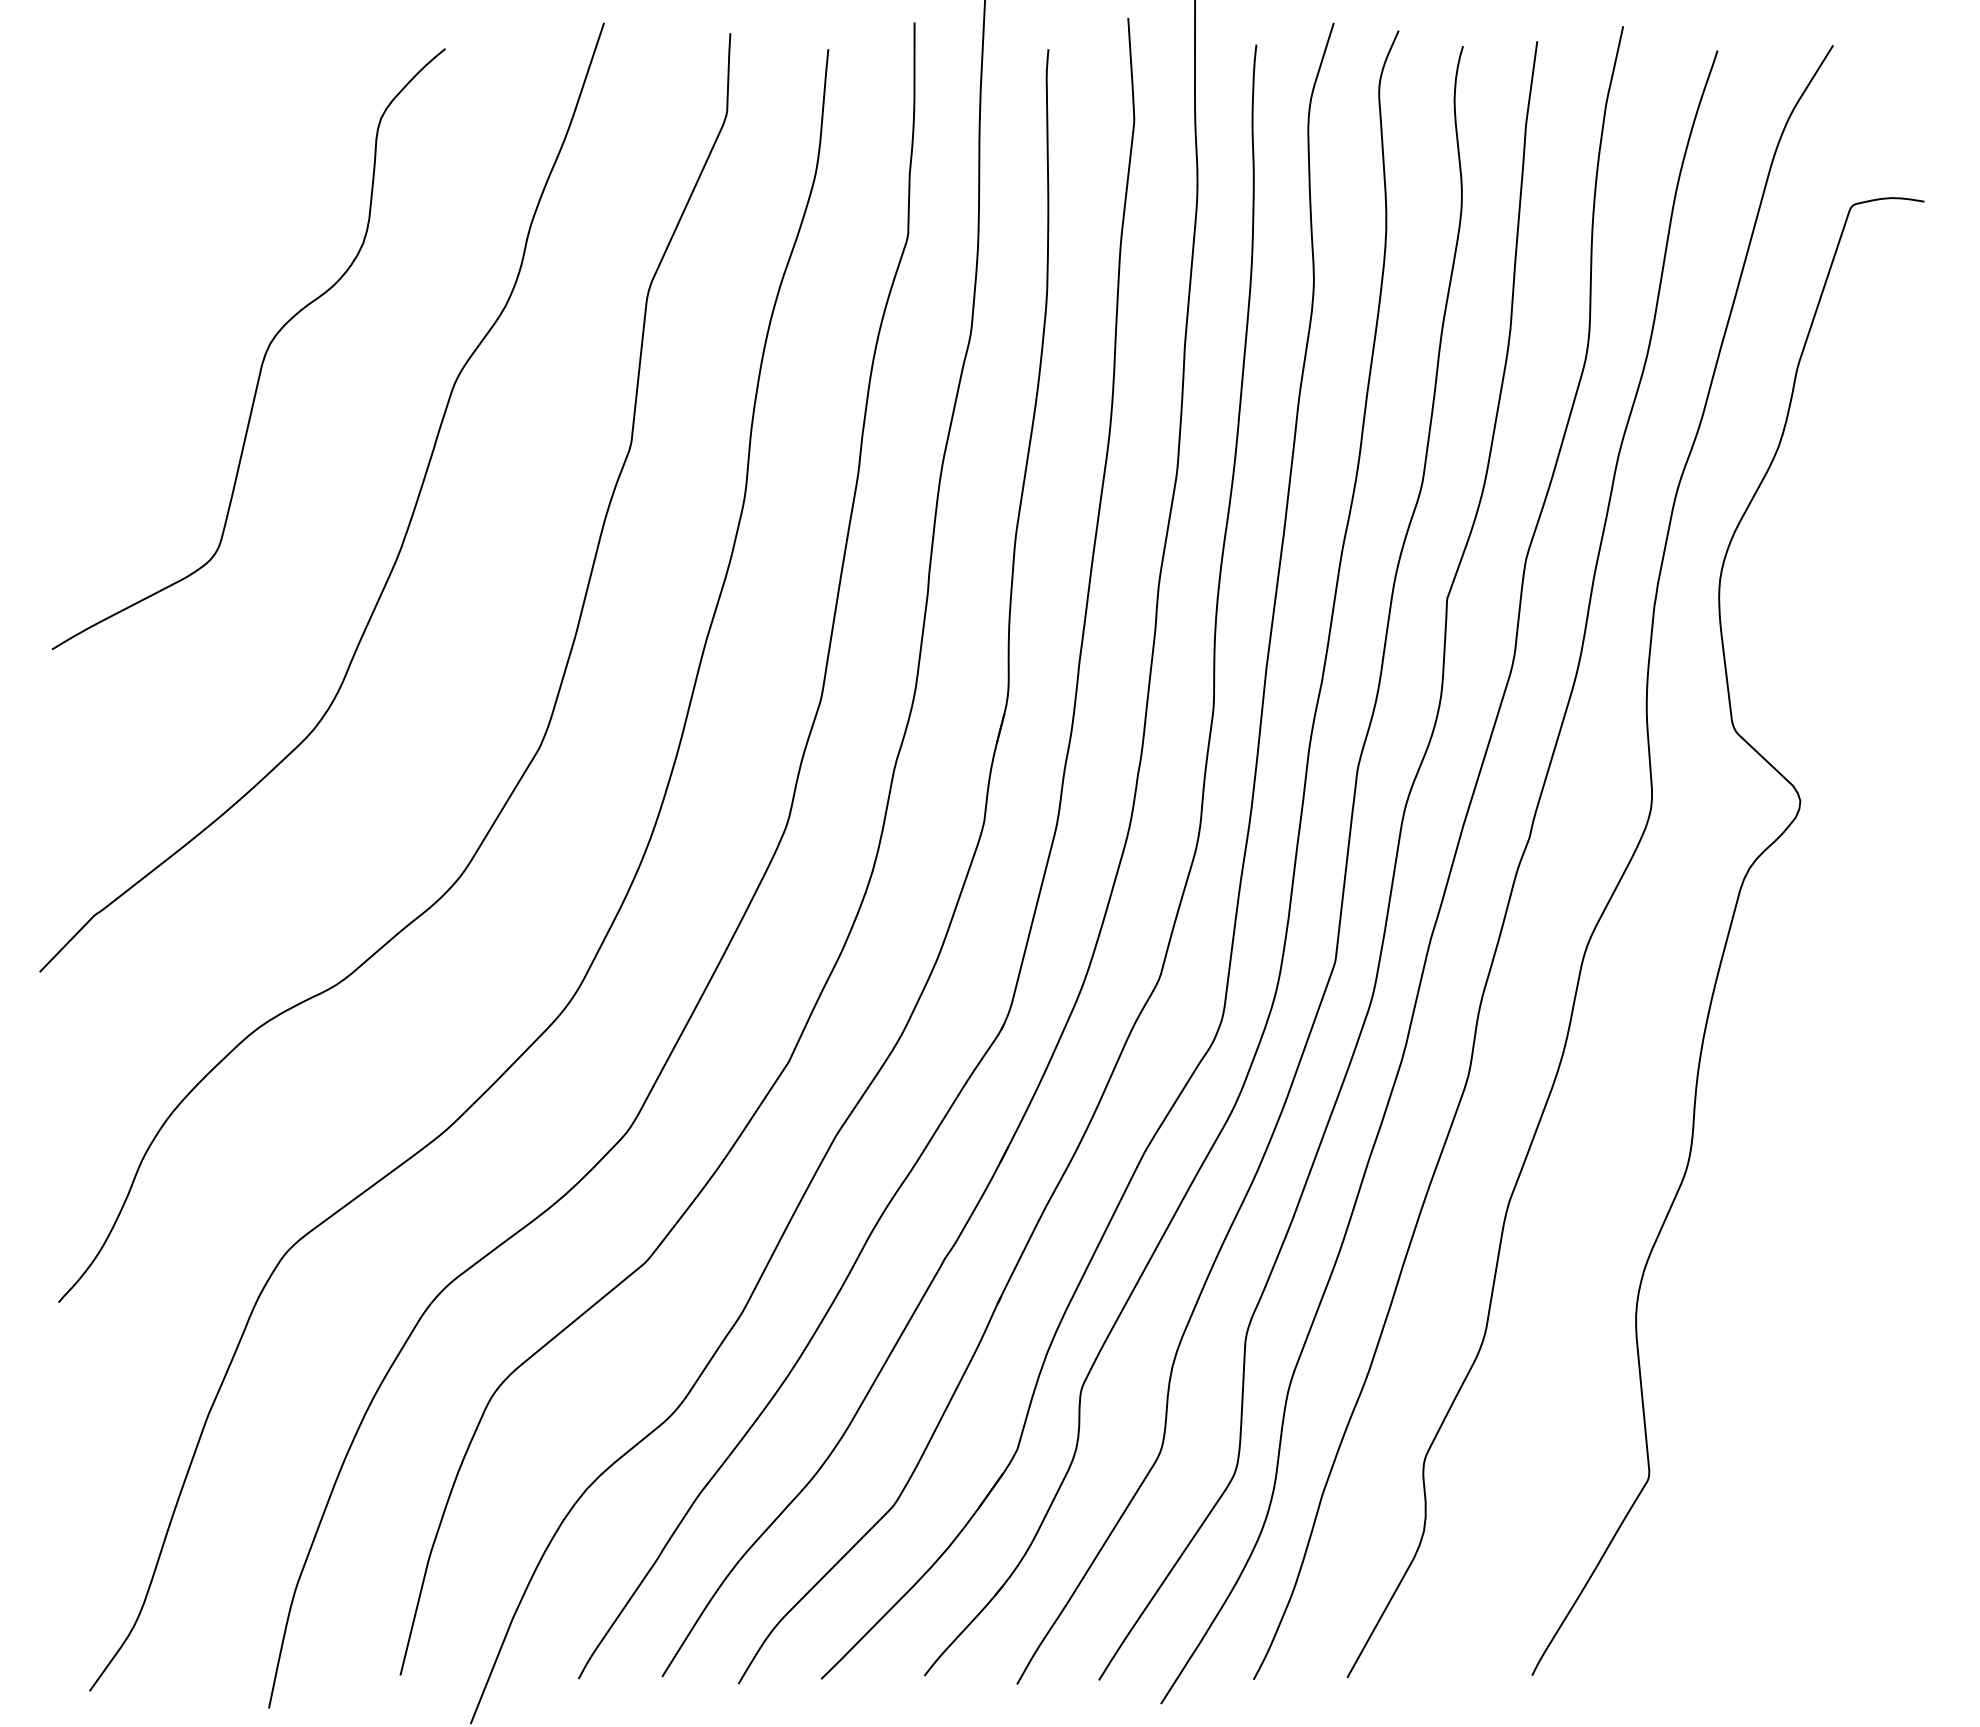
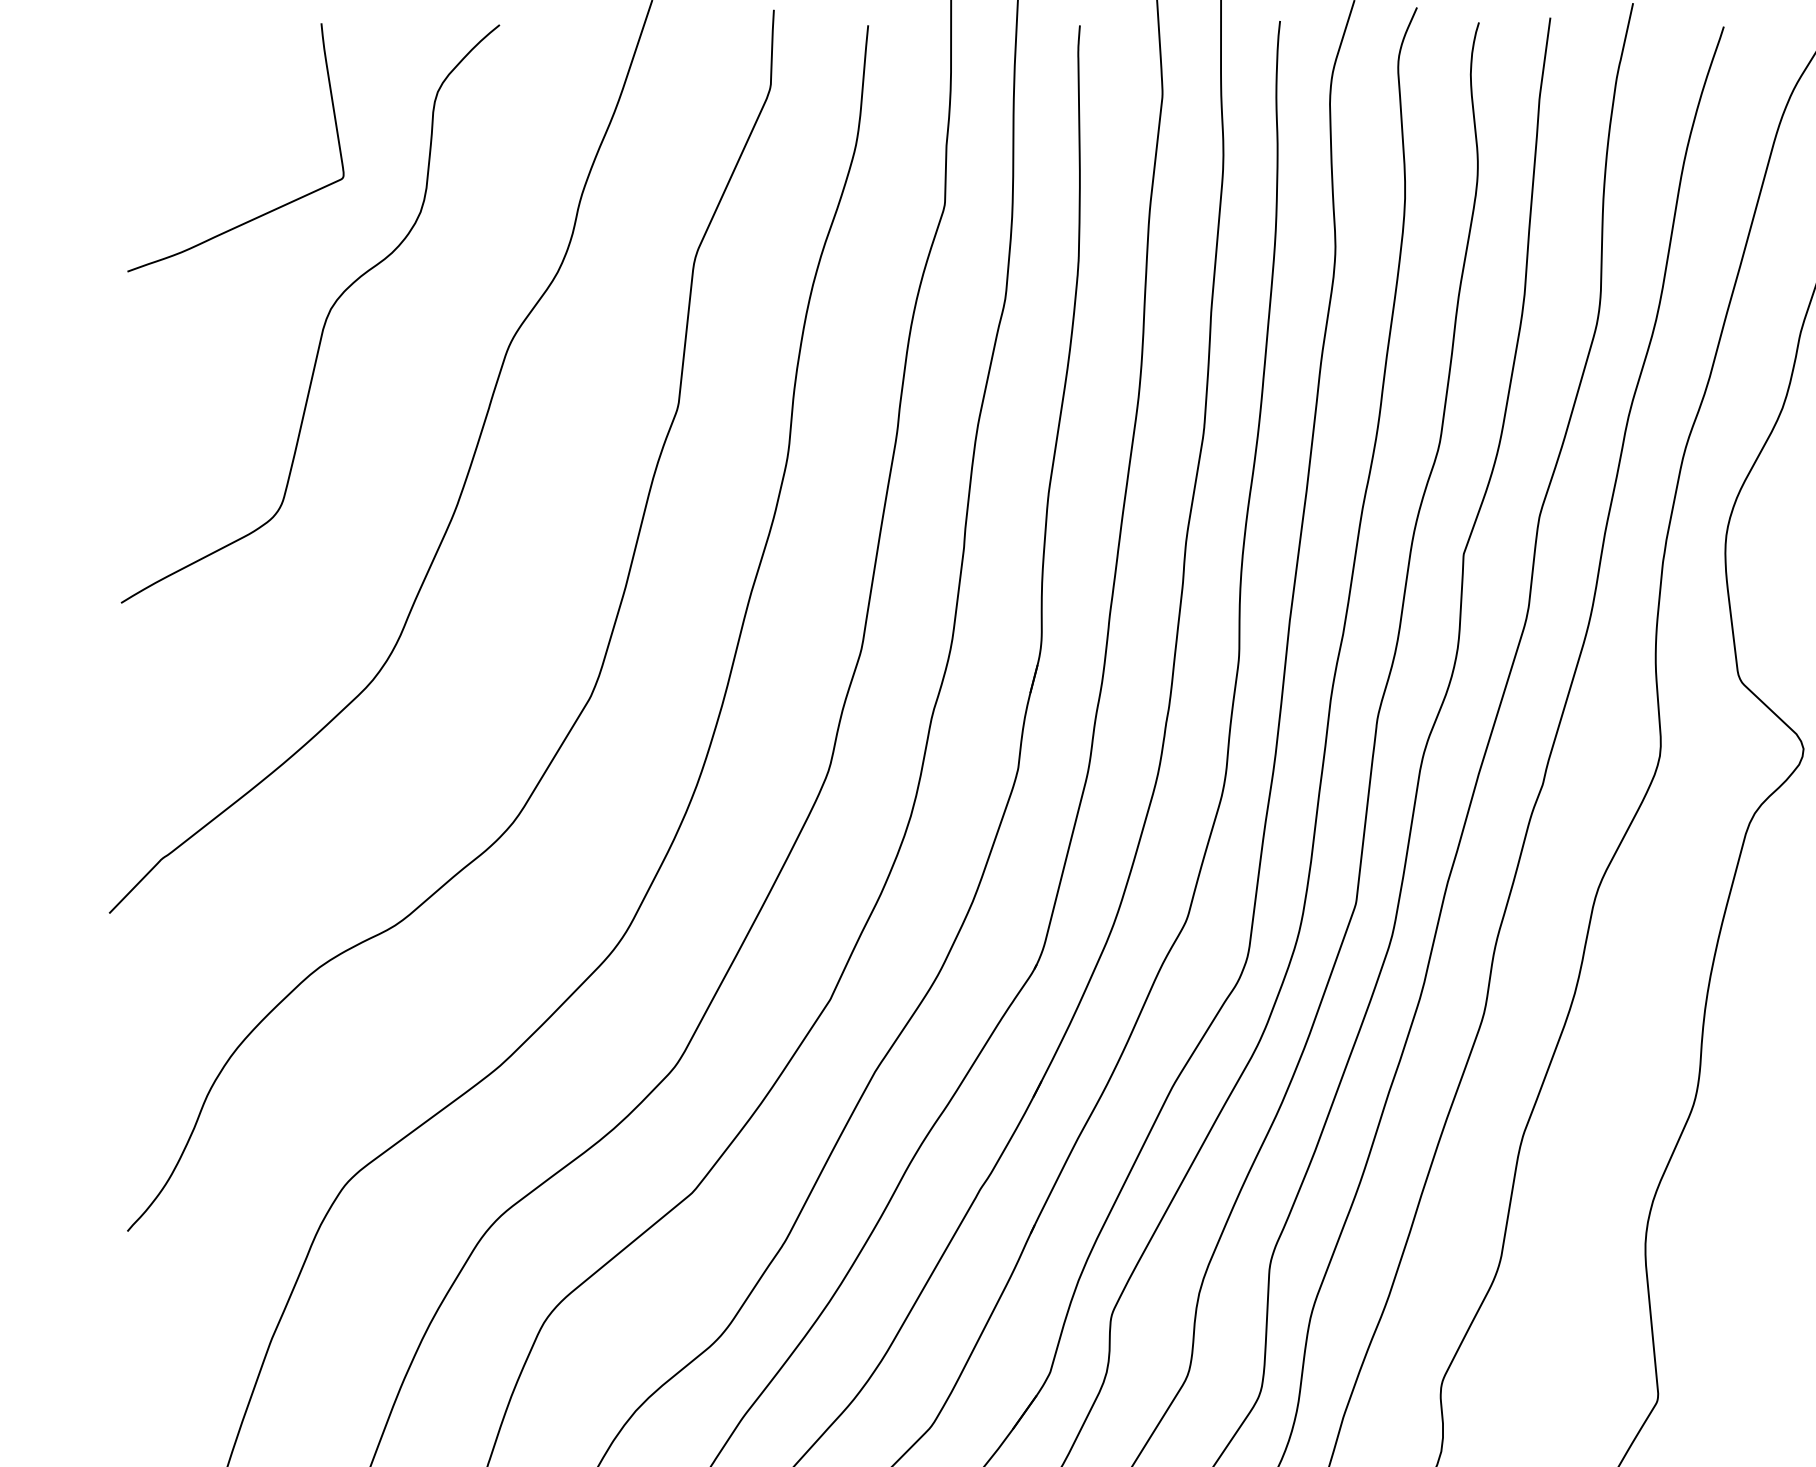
curve: (200, 244) -> (264, 213), added

